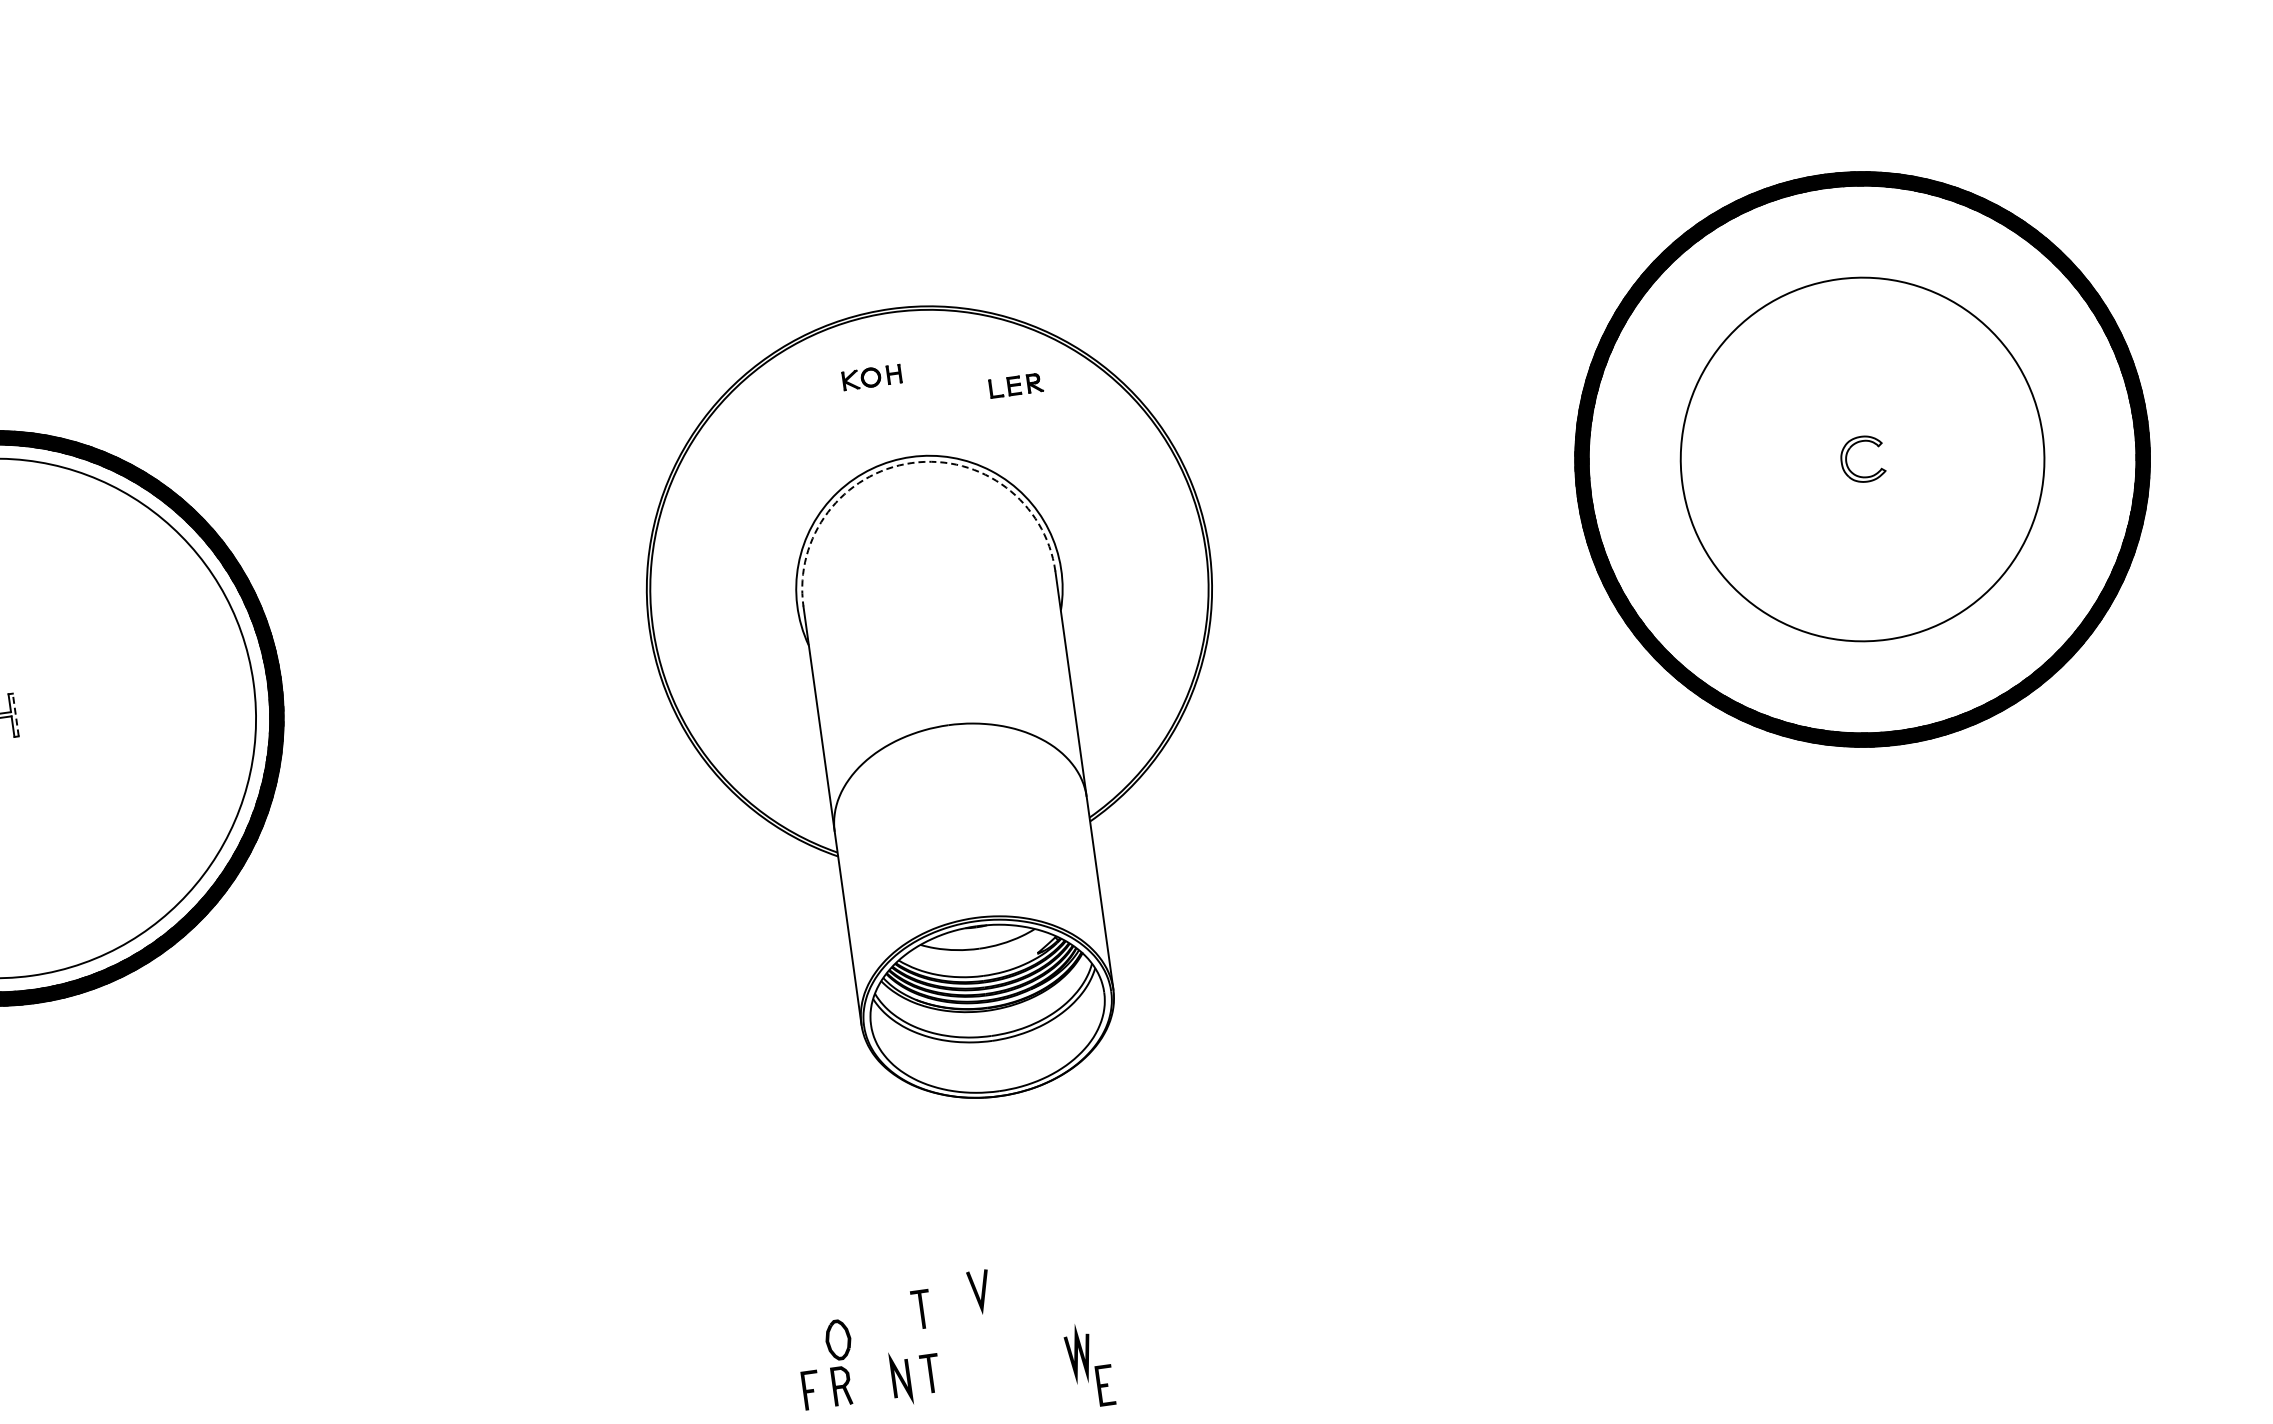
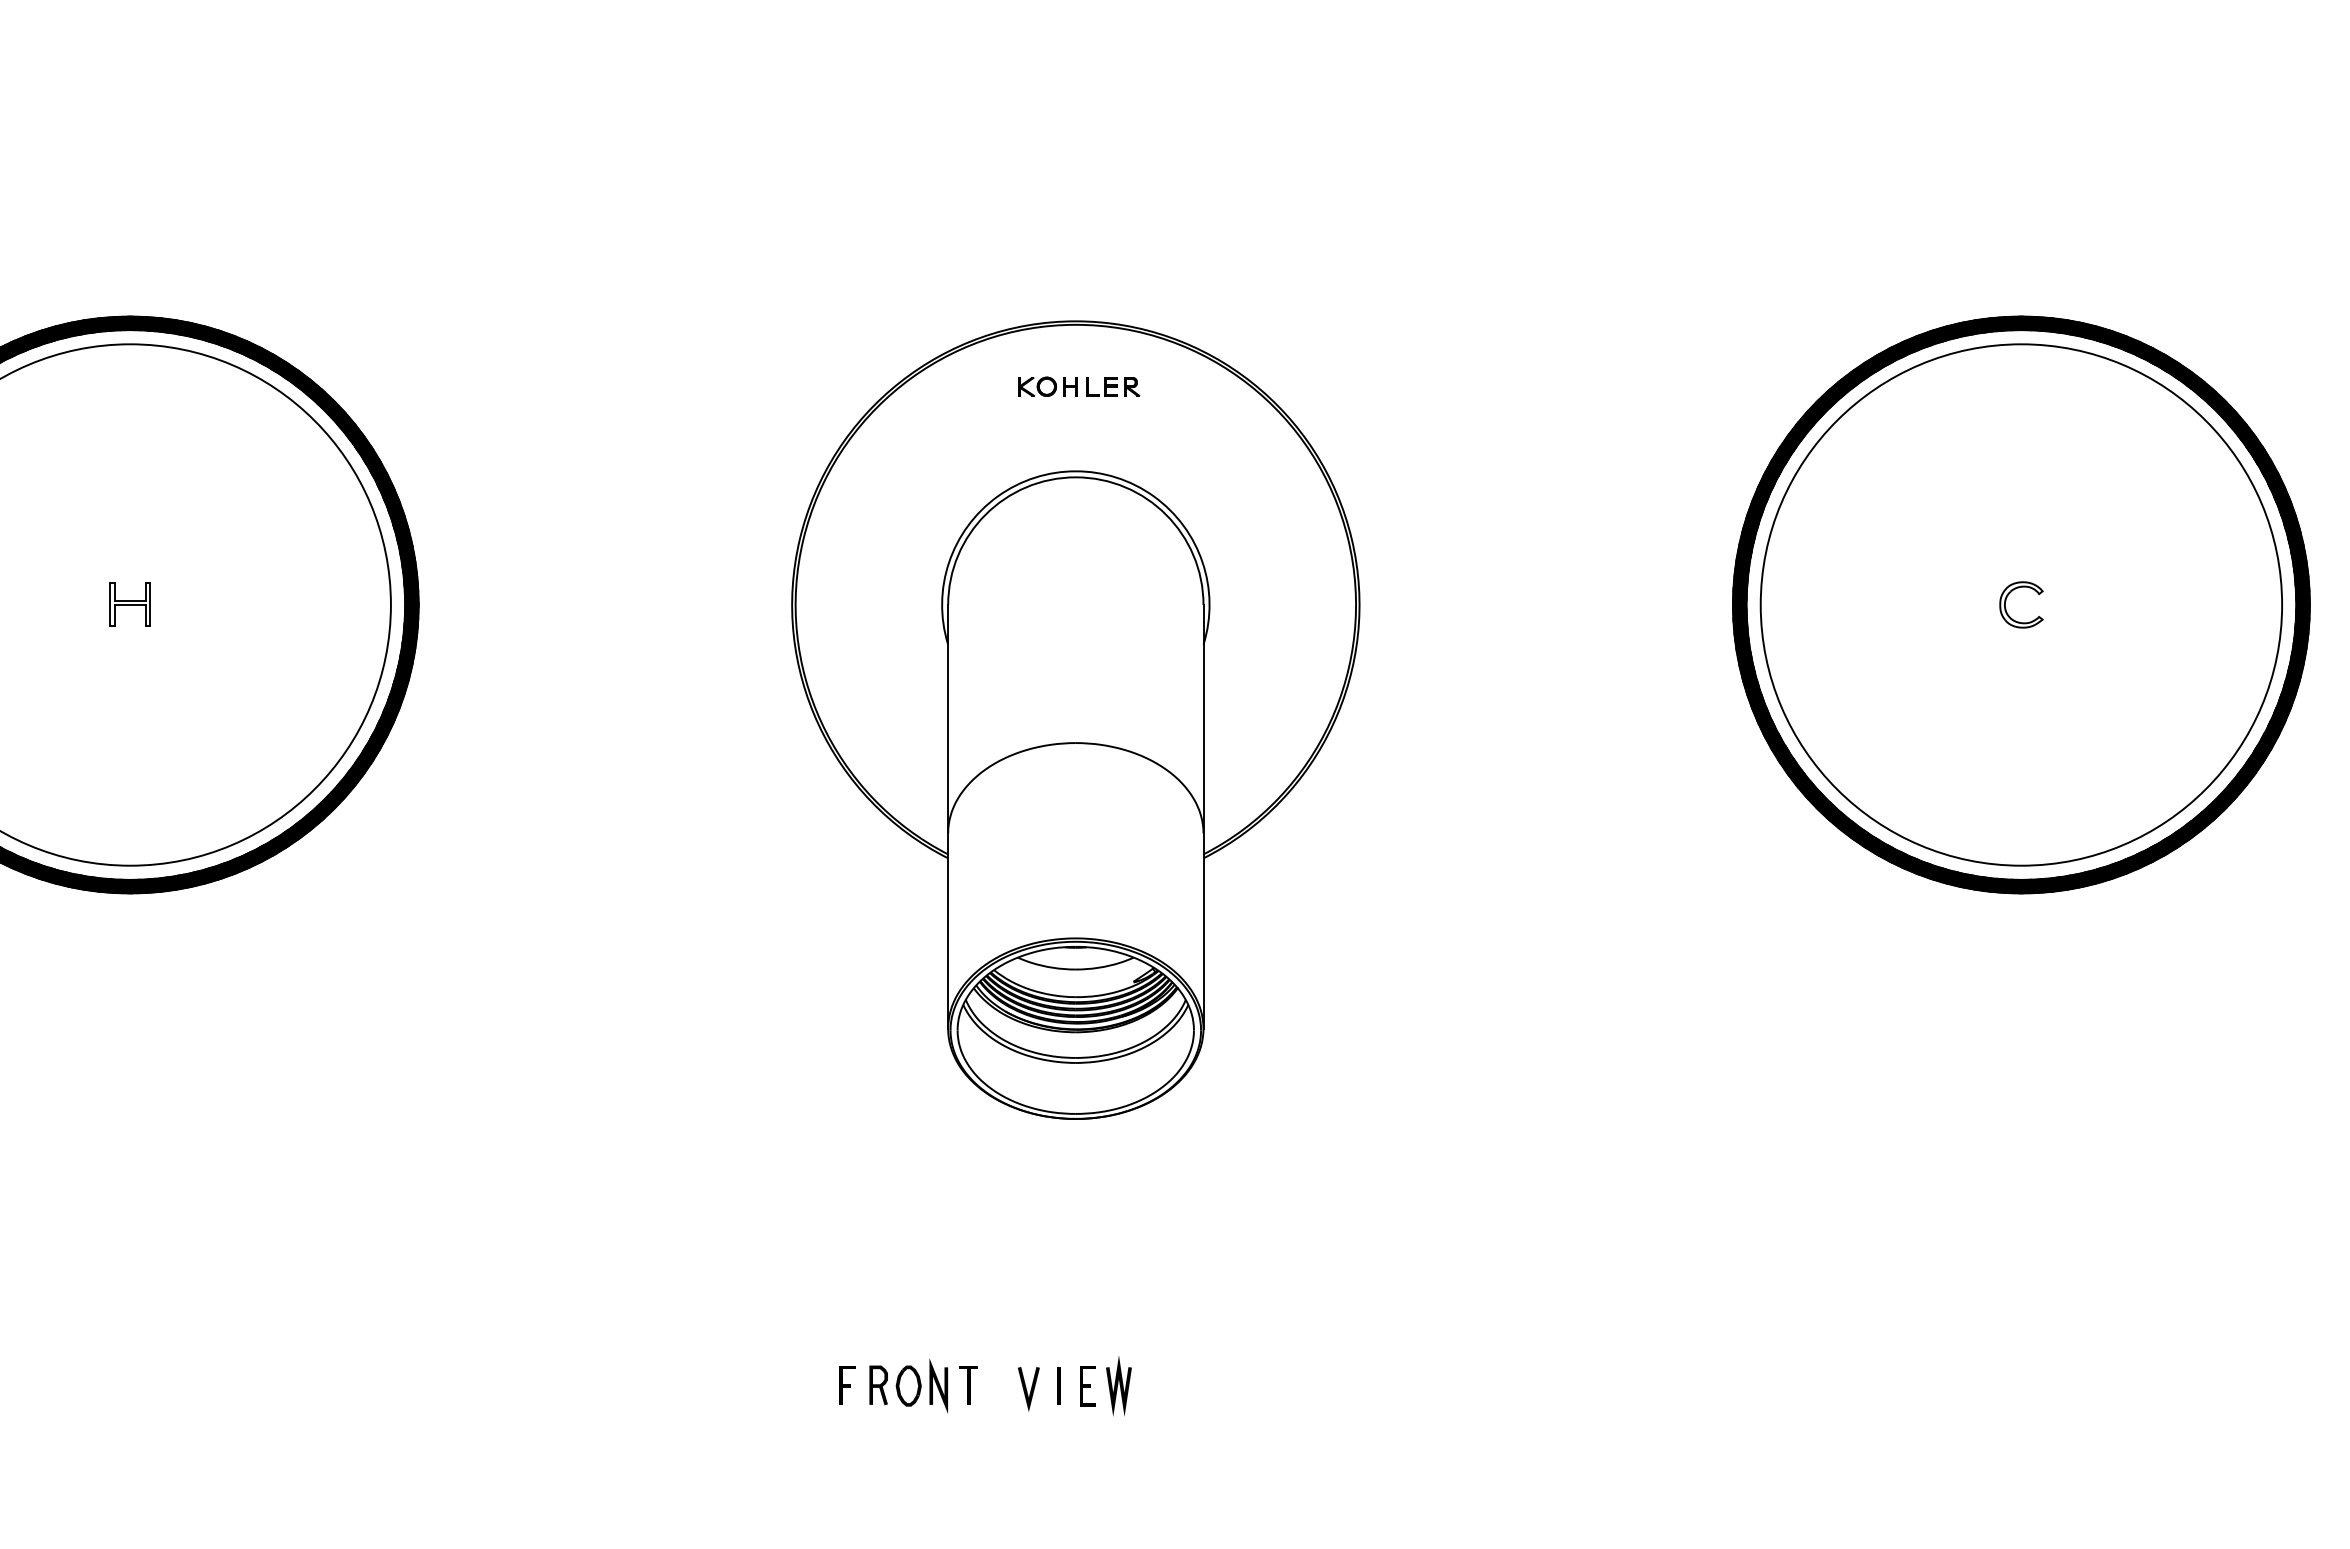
part: (1016, 385) -> (1113, 386), moved
circle: (1862, 458) -> (2021, 604), size x1.43
arc: (911, 463) -> (1075, 477), dashed -> solid
line: (16, 715) -> (150, 604), dashed -> solid
line: (978, 1293) -> (1027, 1390), moved
part: (921, 1309) -> (968, 1320), removed
part: (838, 1339) -> (908, 1385), moved
line: (1019, 1361) -> (1058, 1385), added
part: (1105, 1385) -> (1087, 1386), moved

